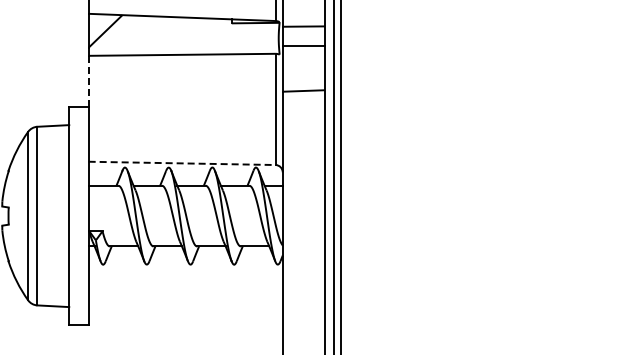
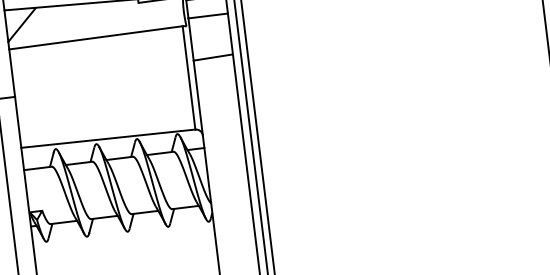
line: (88, 81) -> (12, 73), dashed -> solid
line: (182, 163) -> (108, 138), dashed -> solid

